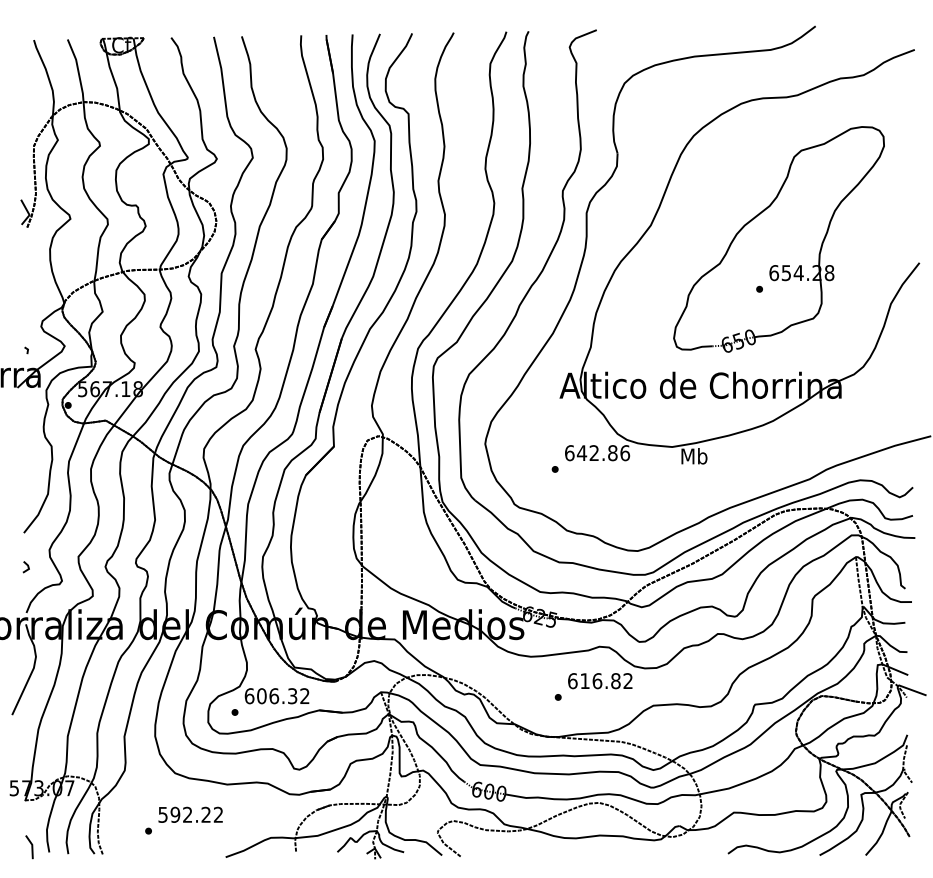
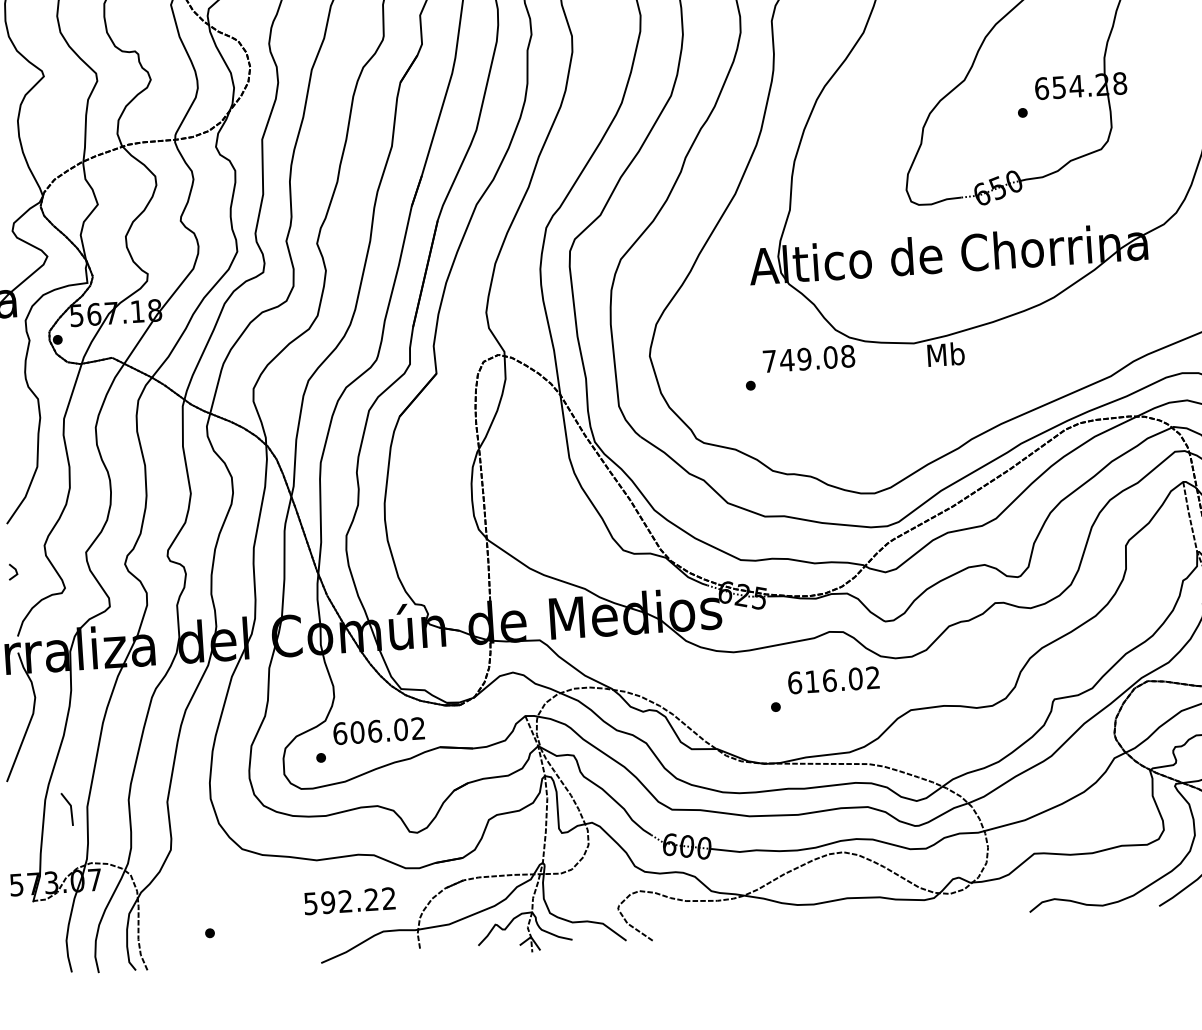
text: (597, 453) -> (809, 359), 642.86 -> 749.08
text: (615, 680) -> (855, 678), 616.82 -> 616.02
text: (292, 696) -> (400, 730), 606.32 -> 606.02
text: (190, 814) -> (349, 900), moved
line: (31, 847) -> (70, 809), moved

